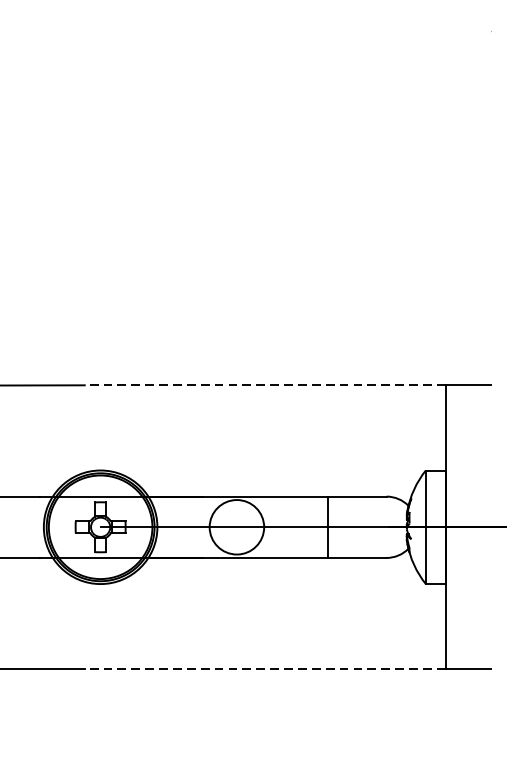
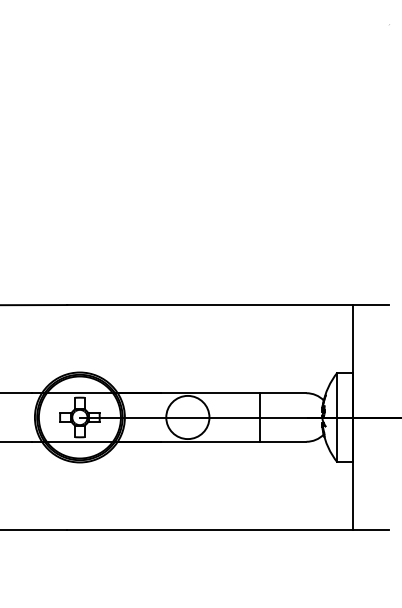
line: (265, 385) -> (210, 305), dashed -> solid
line: (265, 668) -> (210, 529), dashed -> solid

